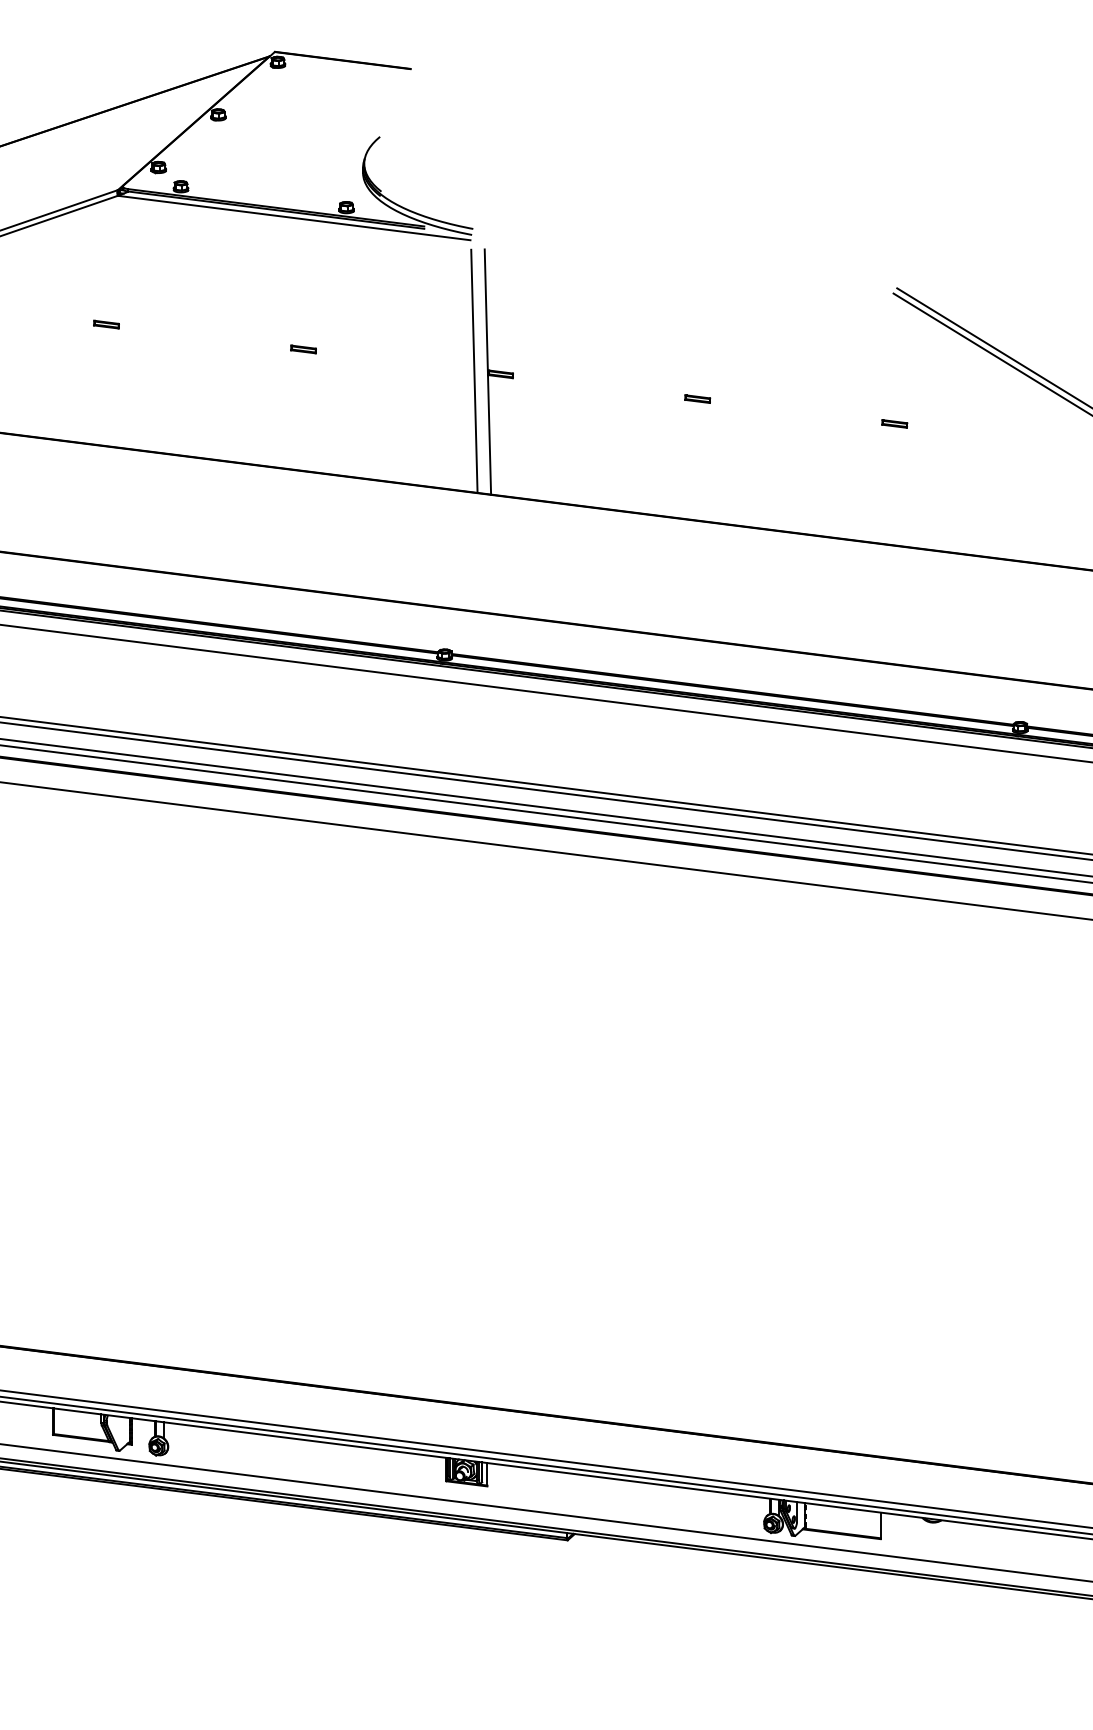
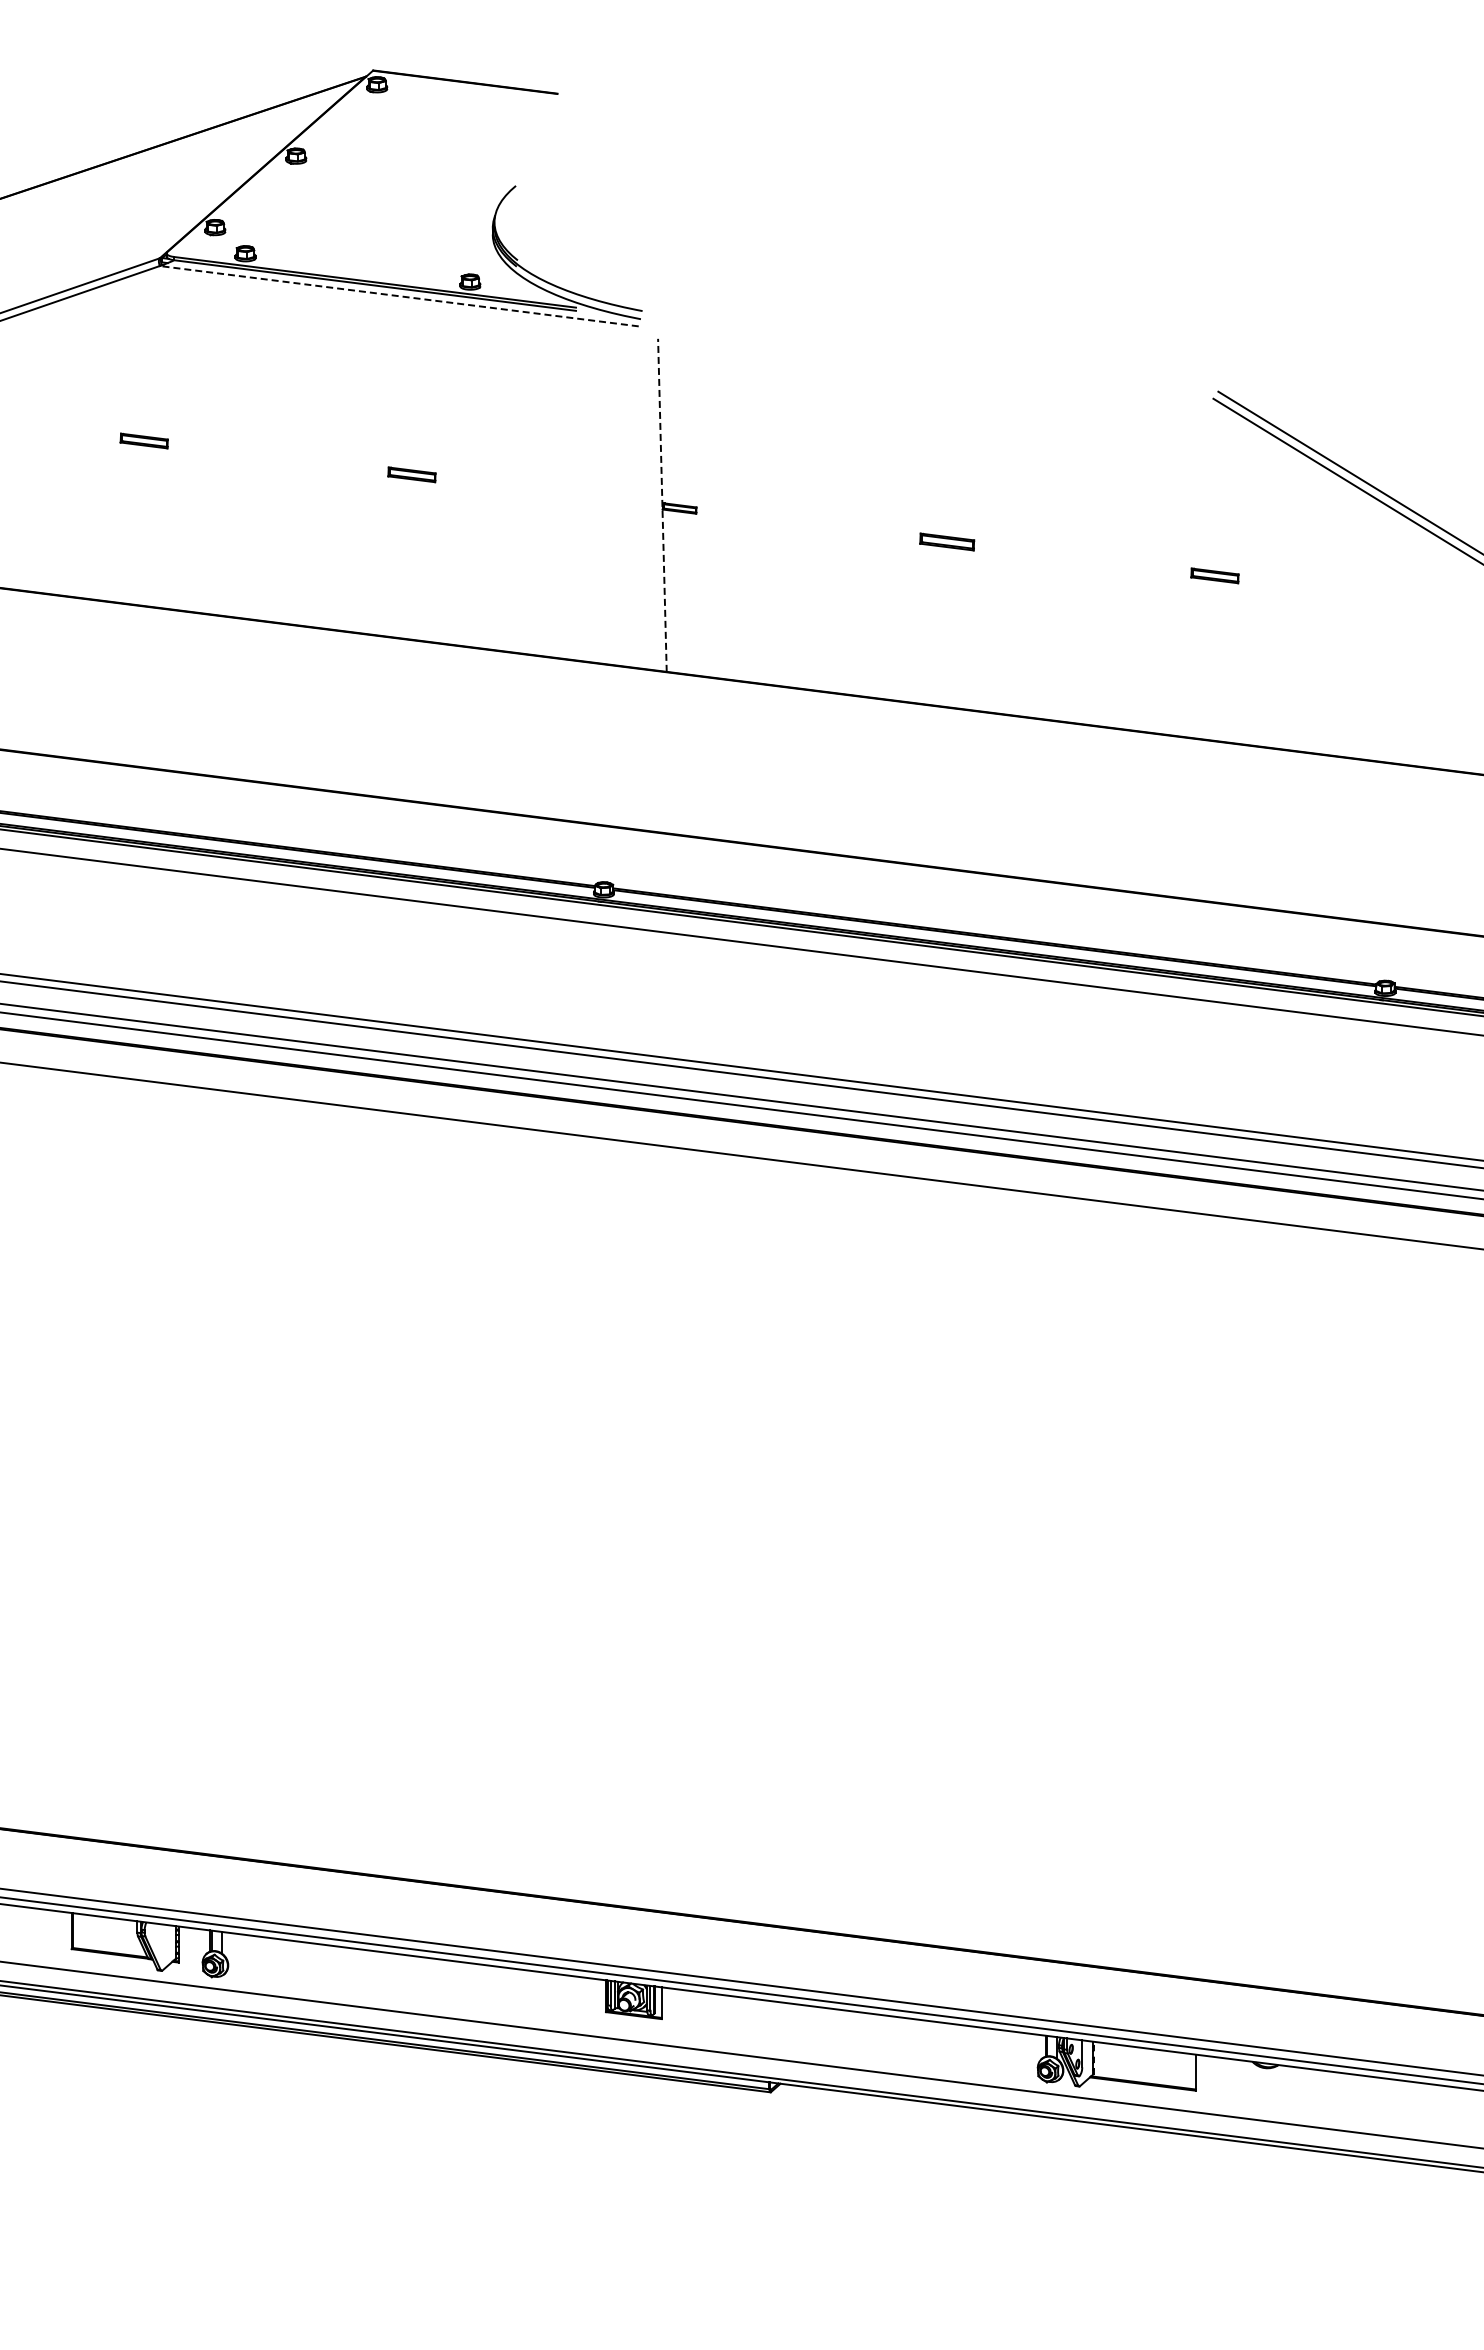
line: (293, 218) -> (398, 296), solid -> dashed
part: (106, 324) -> (144, 440), size x1.4
part: (303, 349) -> (411, 474), size x1.4
line: (473, 371) -> (643, 504), removed
line: (487, 372) -> (662, 505), solid -> dashed
part: (697, 399) -> (947, 542), size x1.6
part: (894, 423) -> (1214, 575), size x1.4

